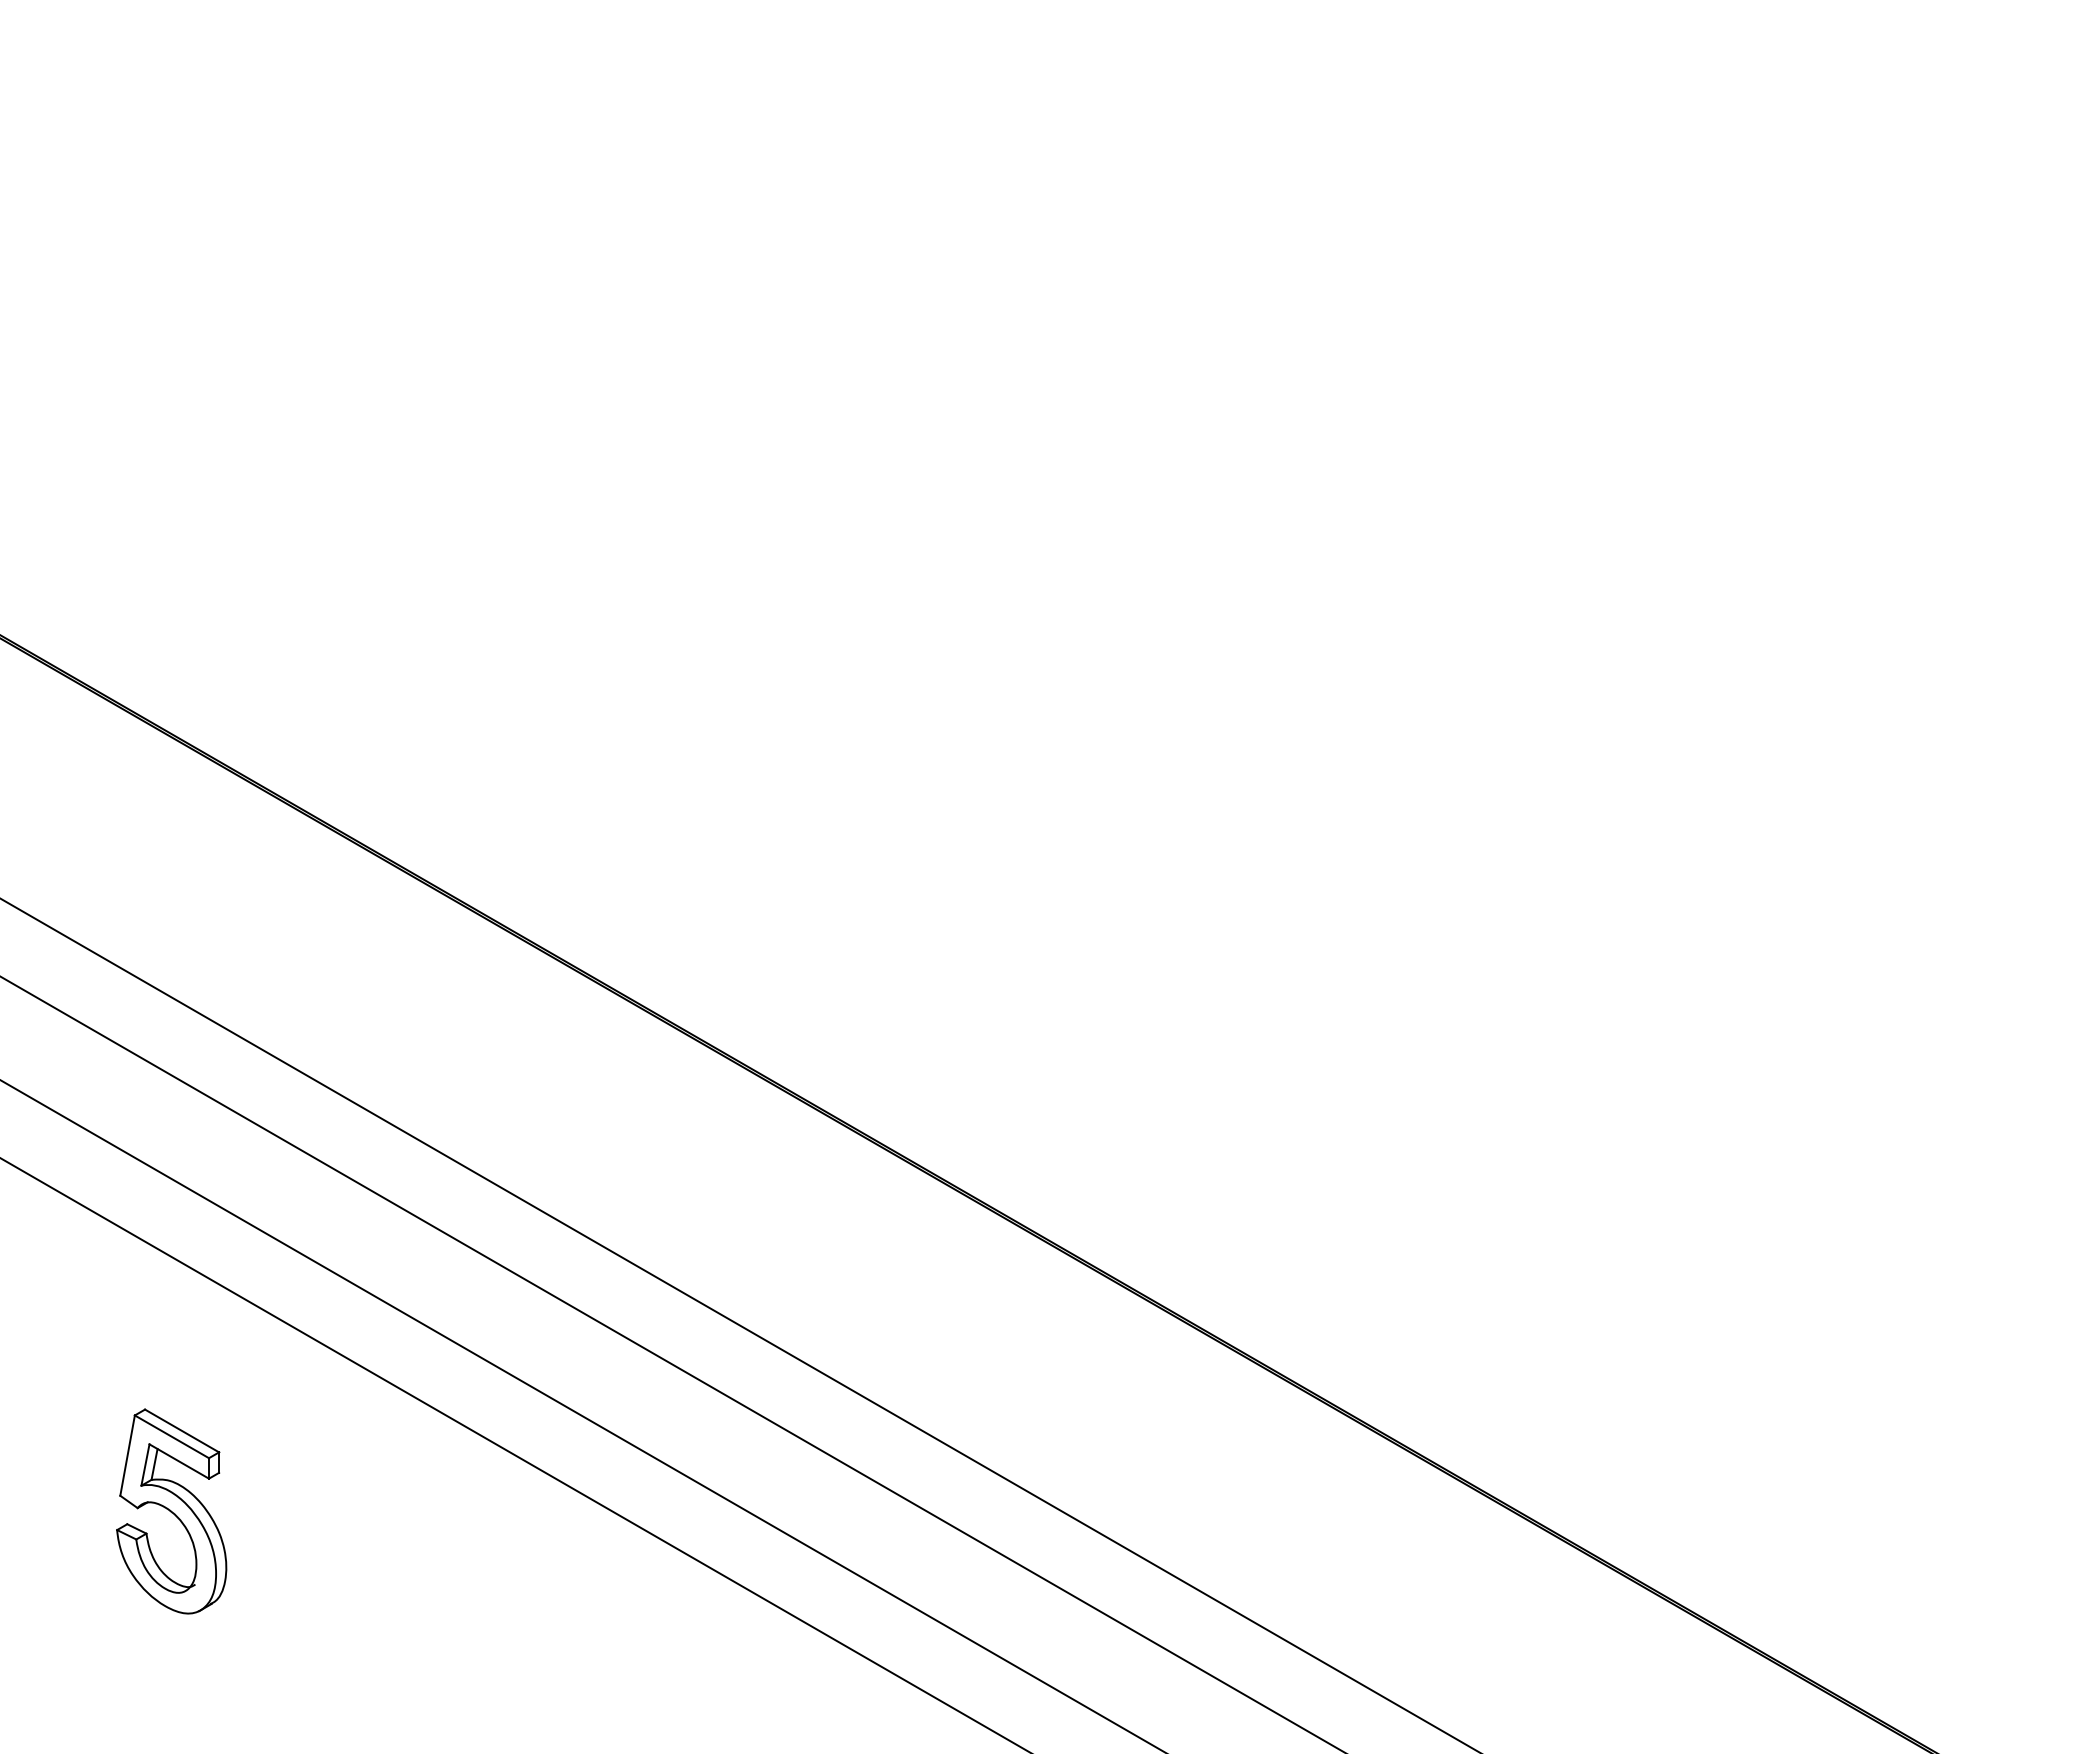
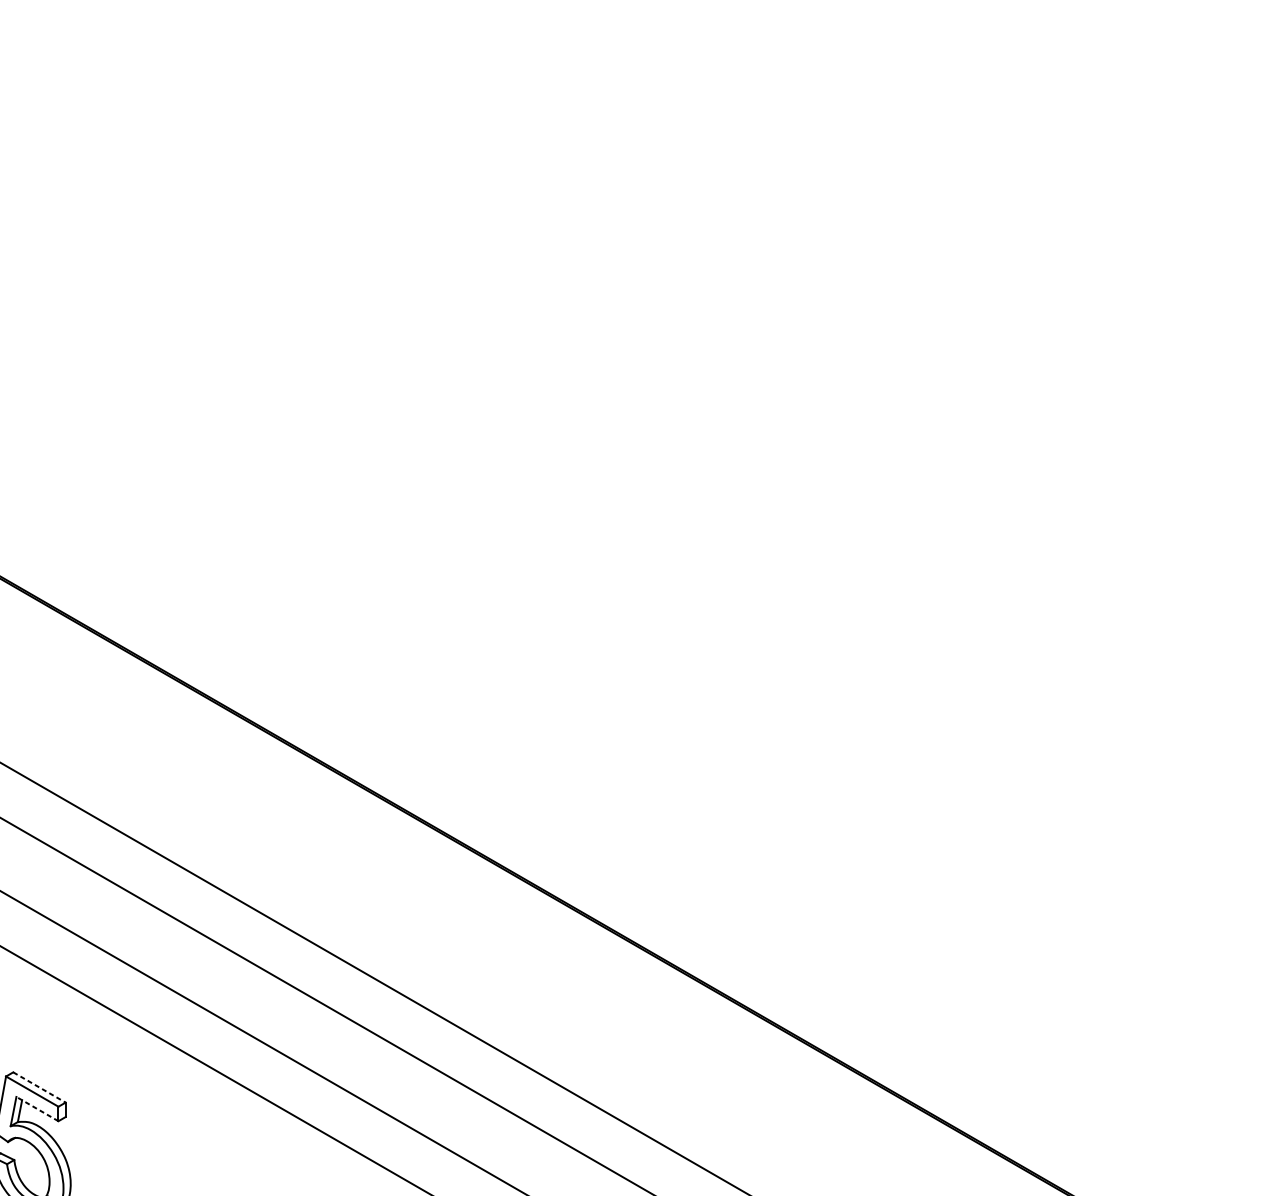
line: (182, 1430) -> (39, 1087), solid -> dashed
line: (178, 1461) -> (36, 1109), solid -> dashed

